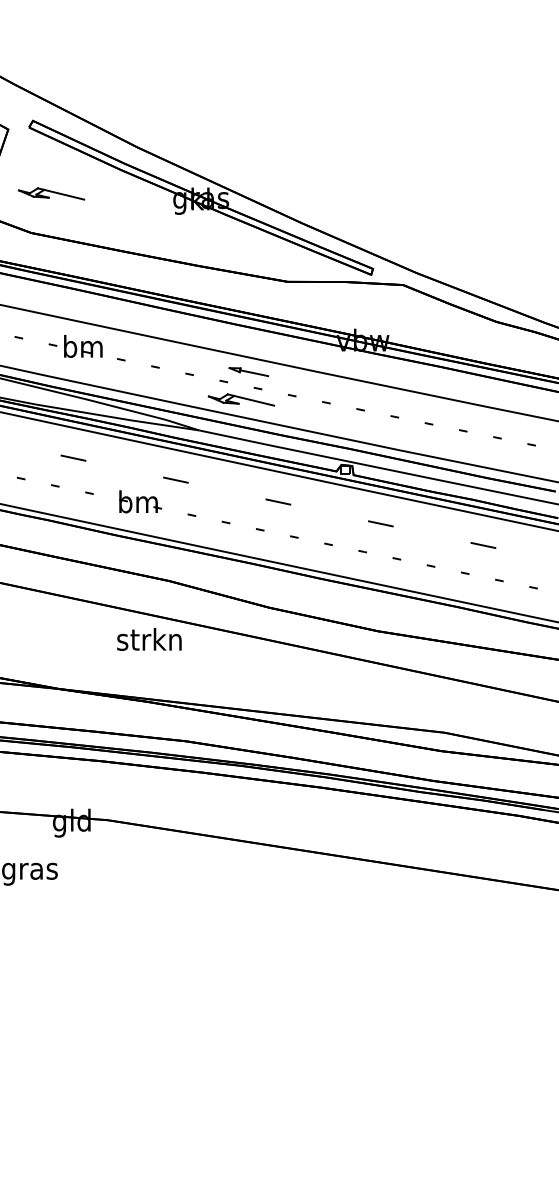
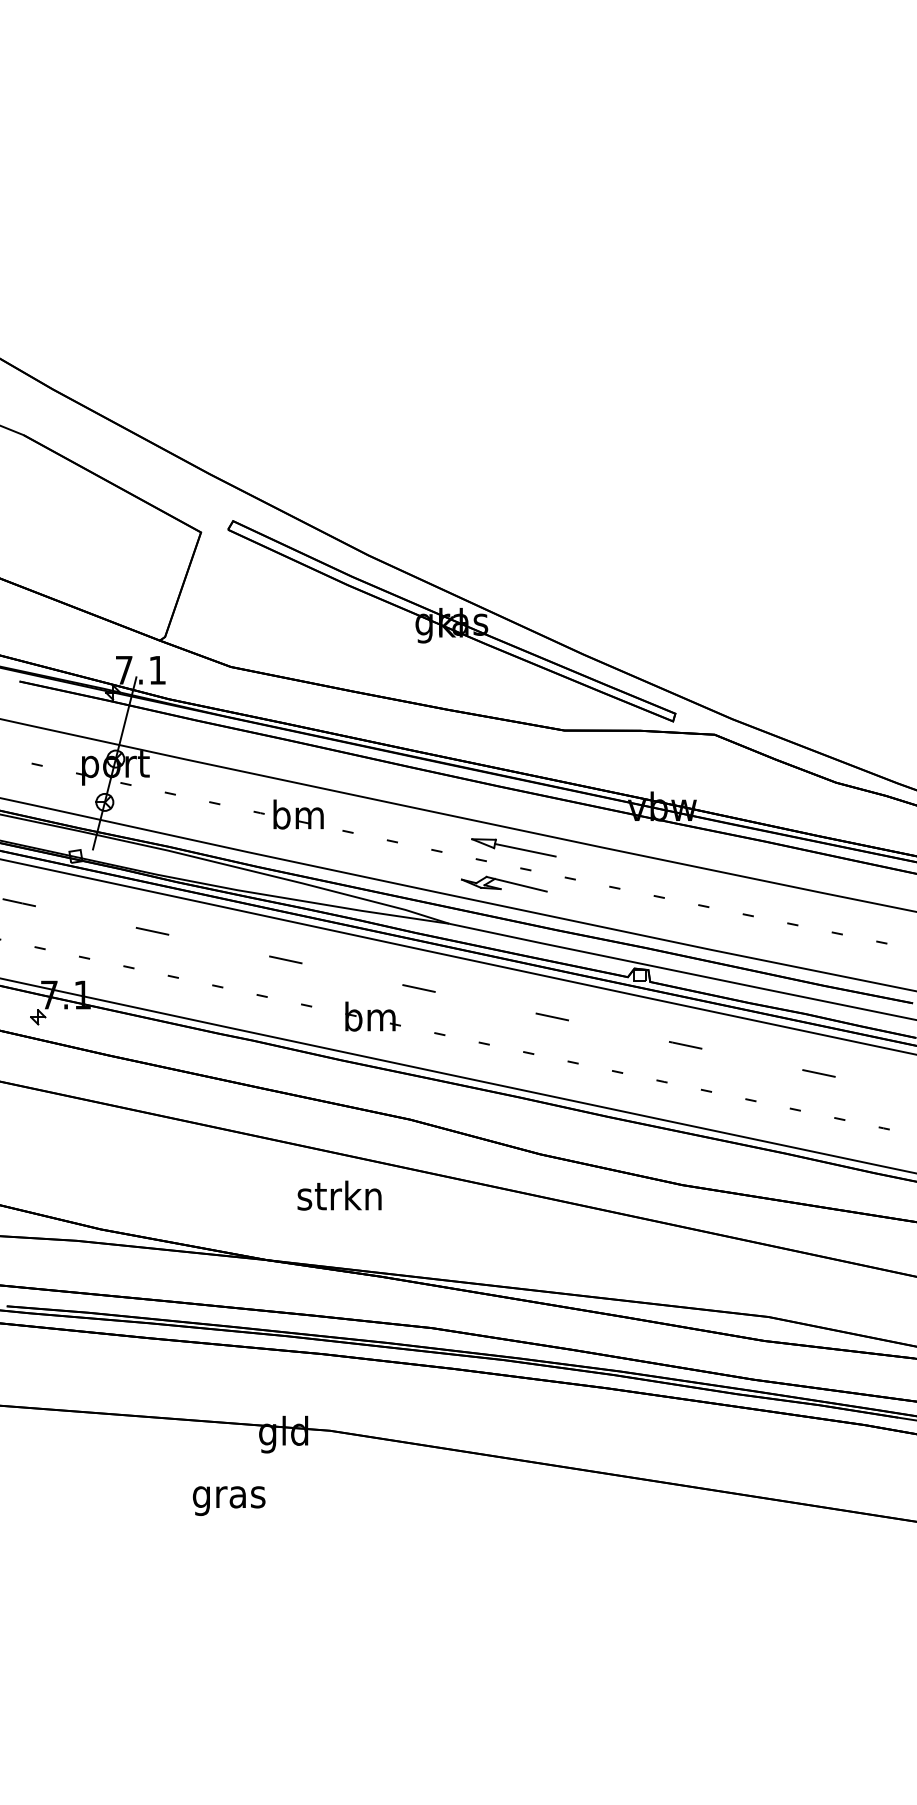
part: (51, 193) -> (257, 615), removed
part: (248, 371) -> (513, 847), size x1.67
text: (149, 639) -> (339, 1195), moved

